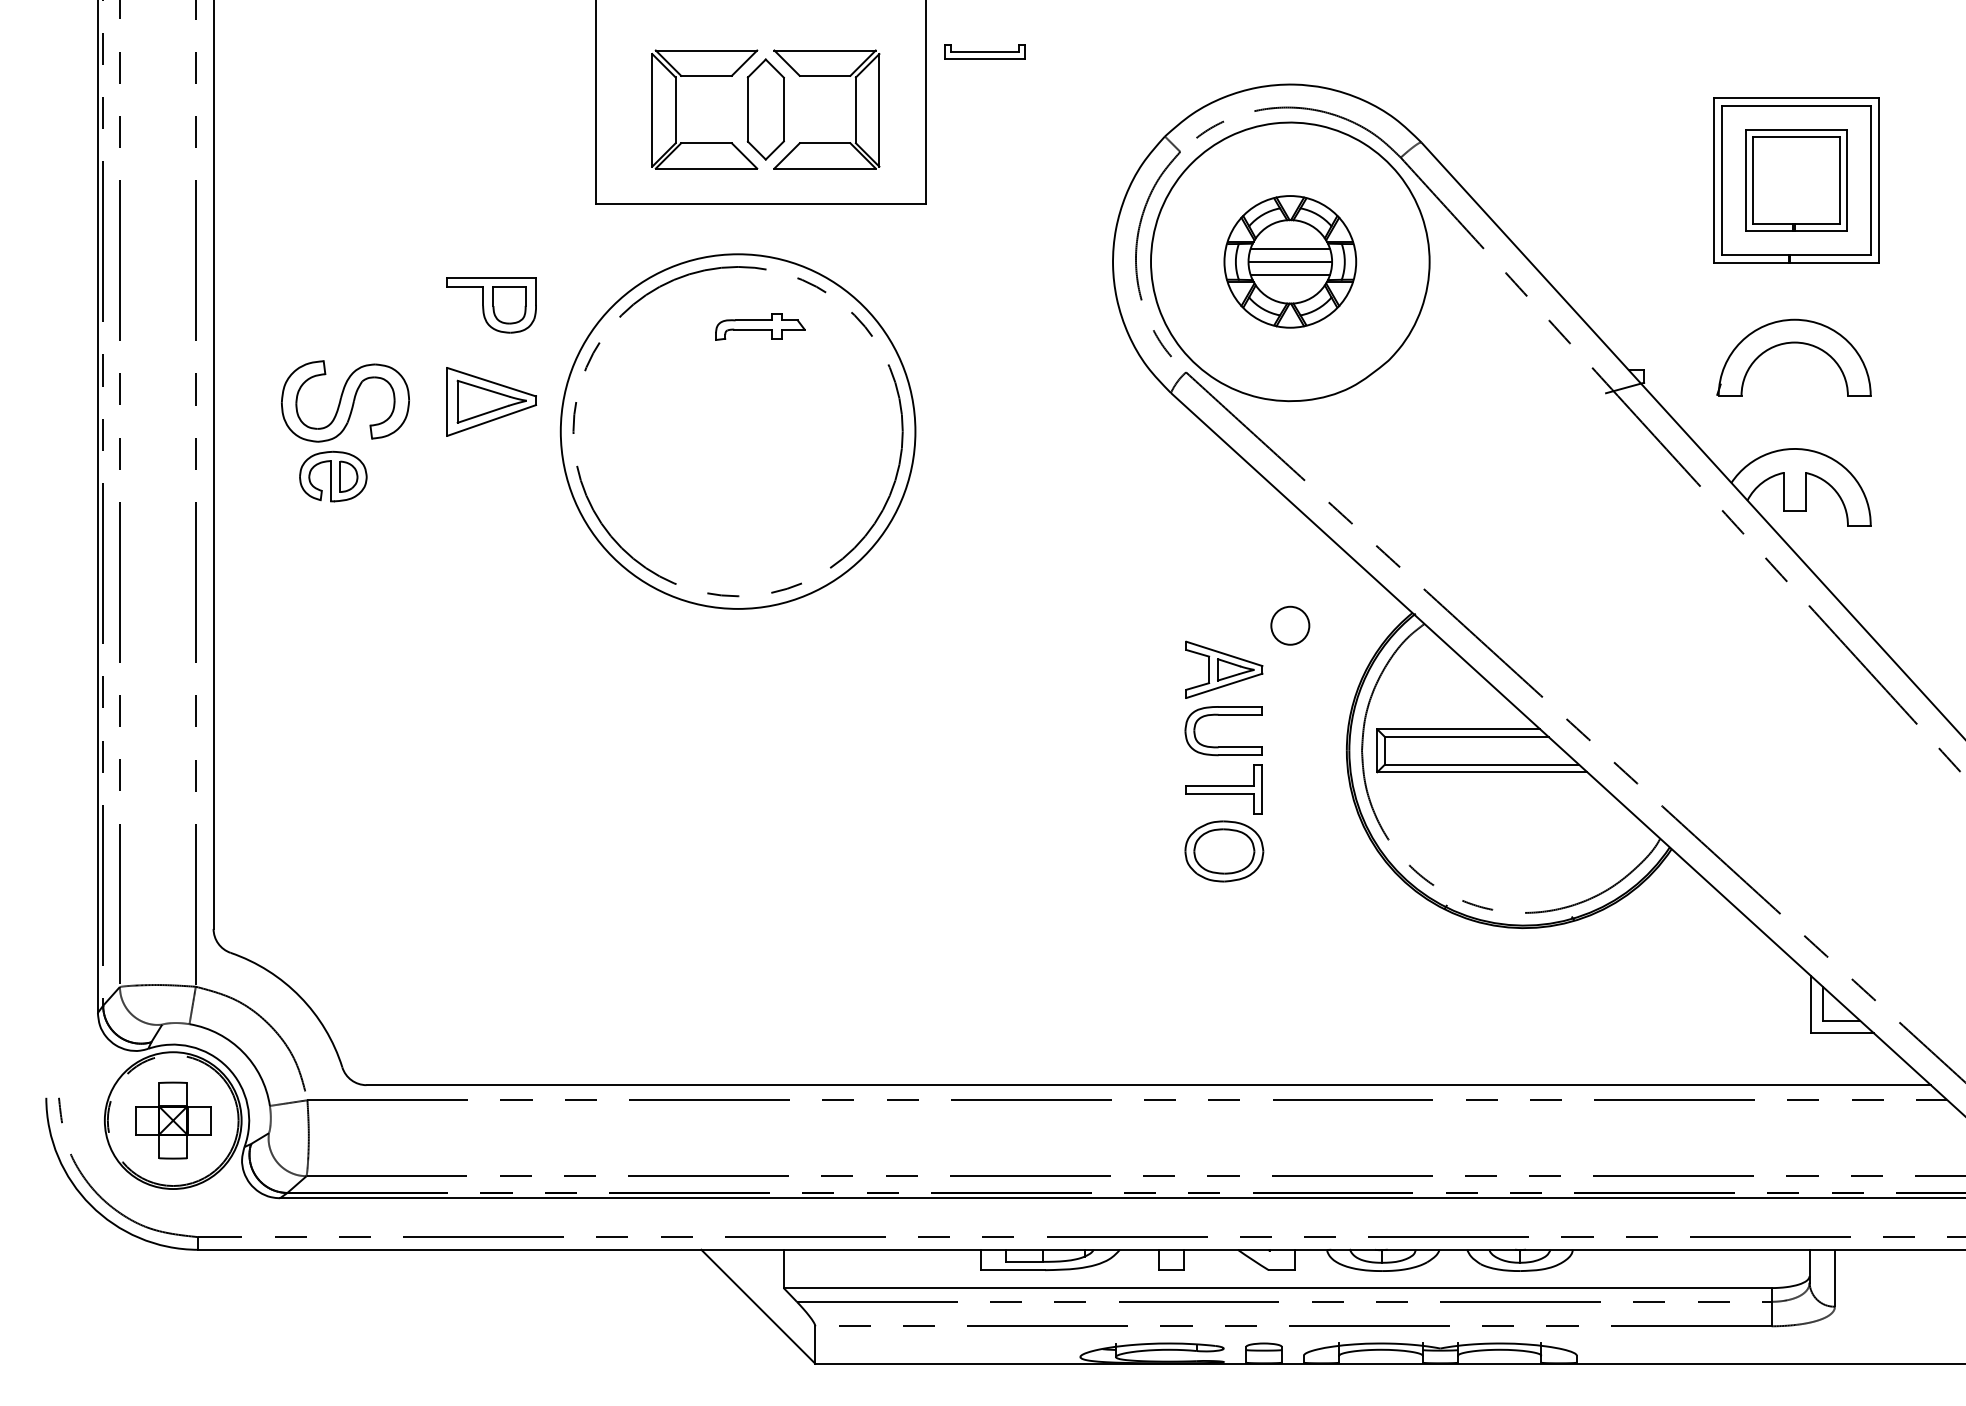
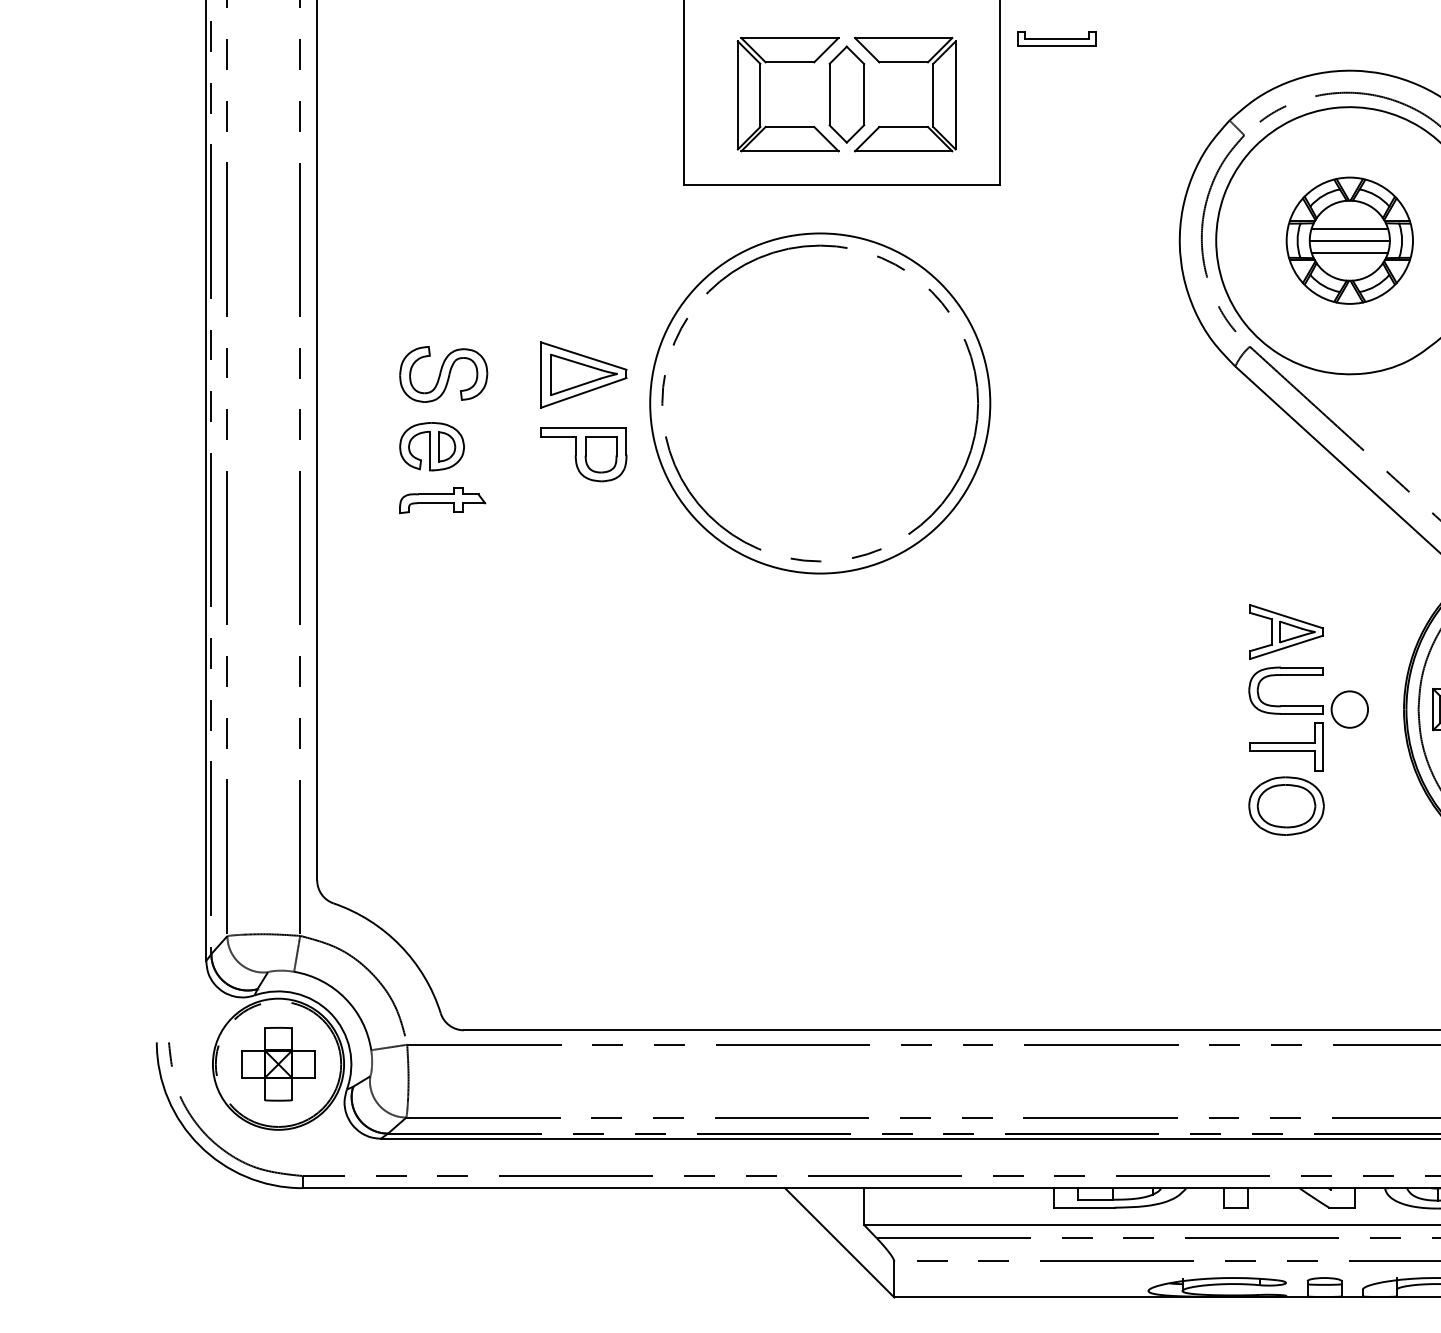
part: (491, 305) -> (583, 455), moved
part: (760, 326) -> (442, 500), moved
part: (345, 400) -> (443, 373), size x0.71
circle: (1290, 625) -> (1349, 709), moved

